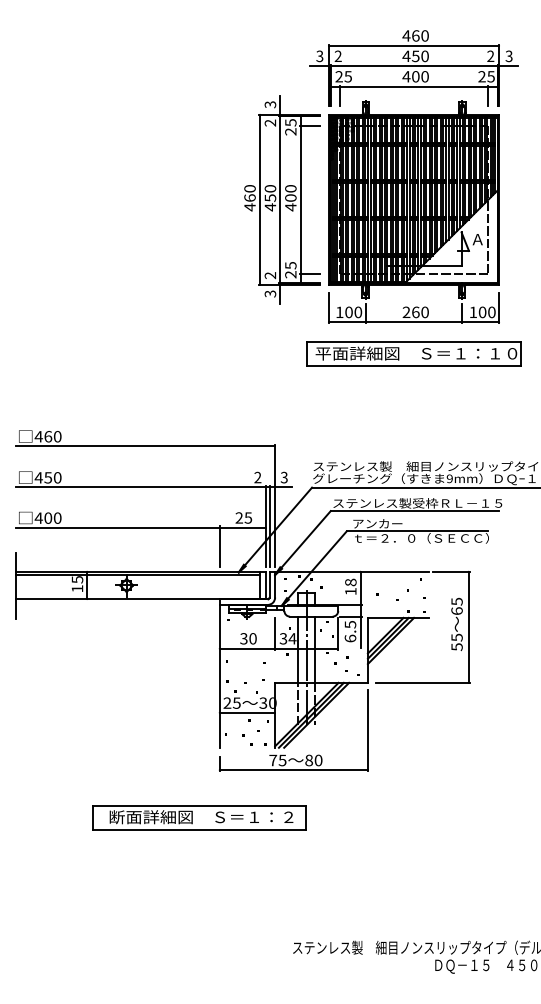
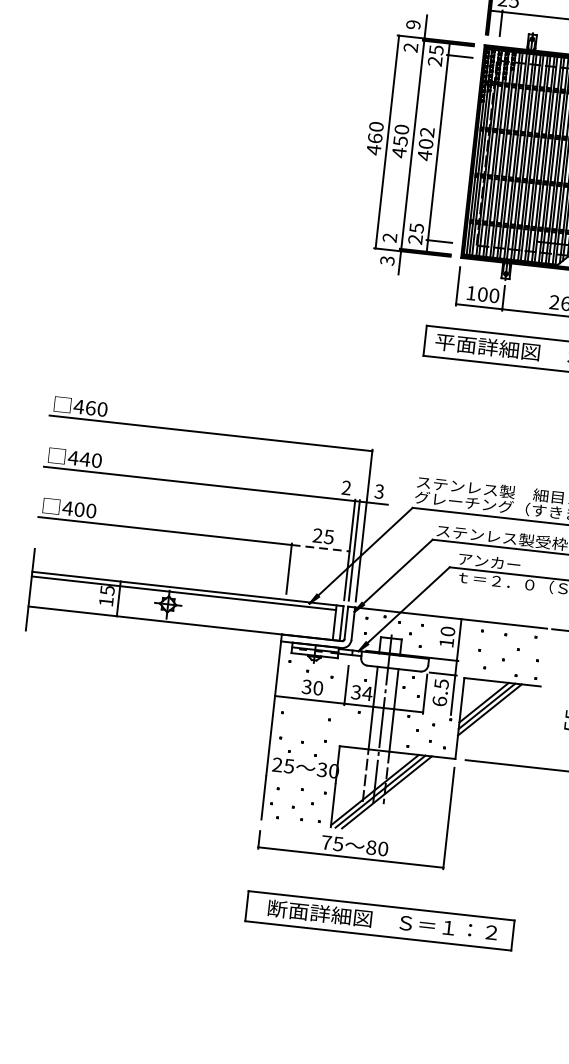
text: (270, 104) -> (413, 24), 3 -> 9
text: (290, 188) -> (426, 132), 400 -> 402
text: (48, 477) -> (85, 459), 450 -> 440
line: (243, 527) -> (321, 548), solid -> dashed
text: (350, 582) -> (447, 631), 18 -> 10
line: (247, 712) -> (301, 779), removed
part: (199, 817) -> (380, 920), moved

